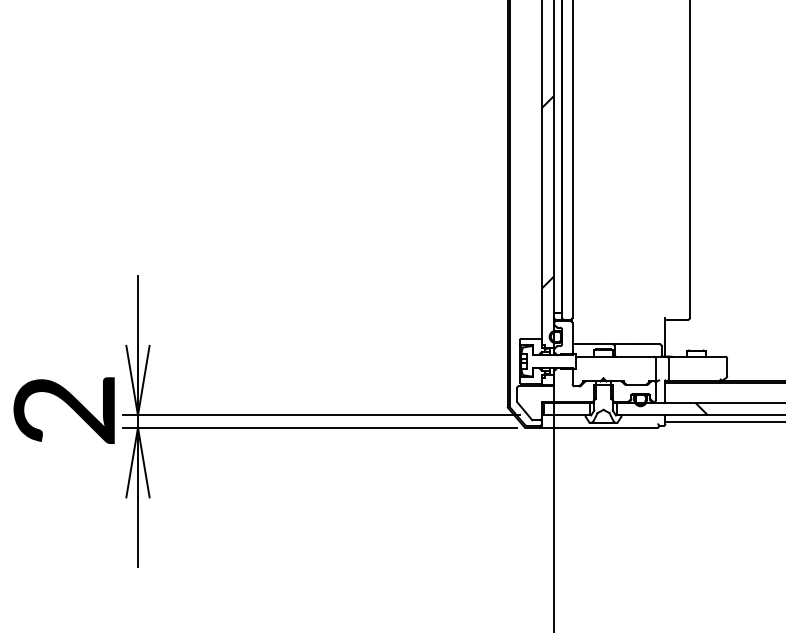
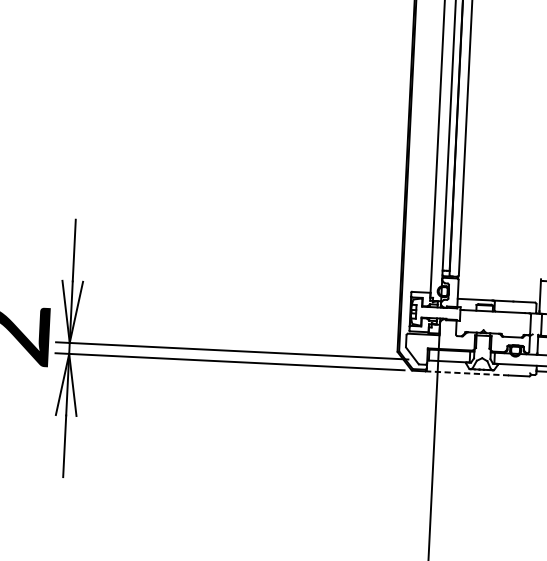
hatch: (547, 191) -> (442, 162), removed
line: (587, 427) -> (467, 373), solid -> dashed

